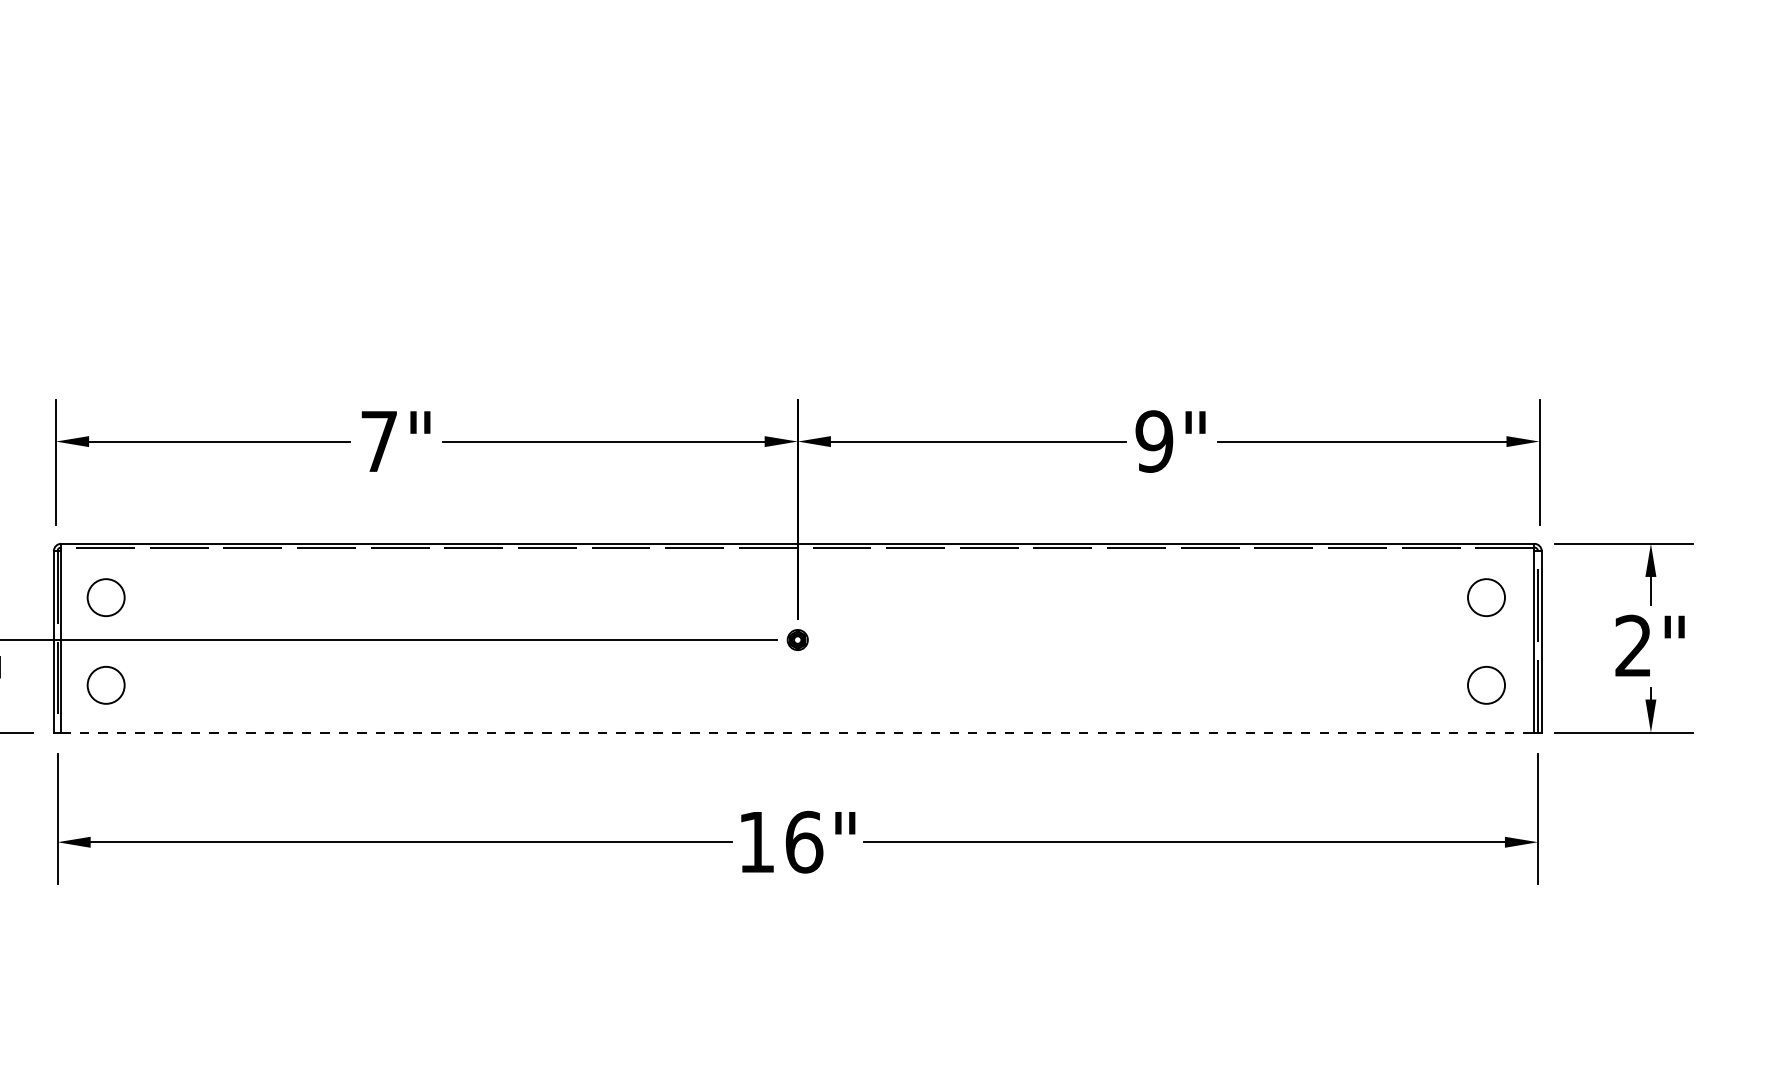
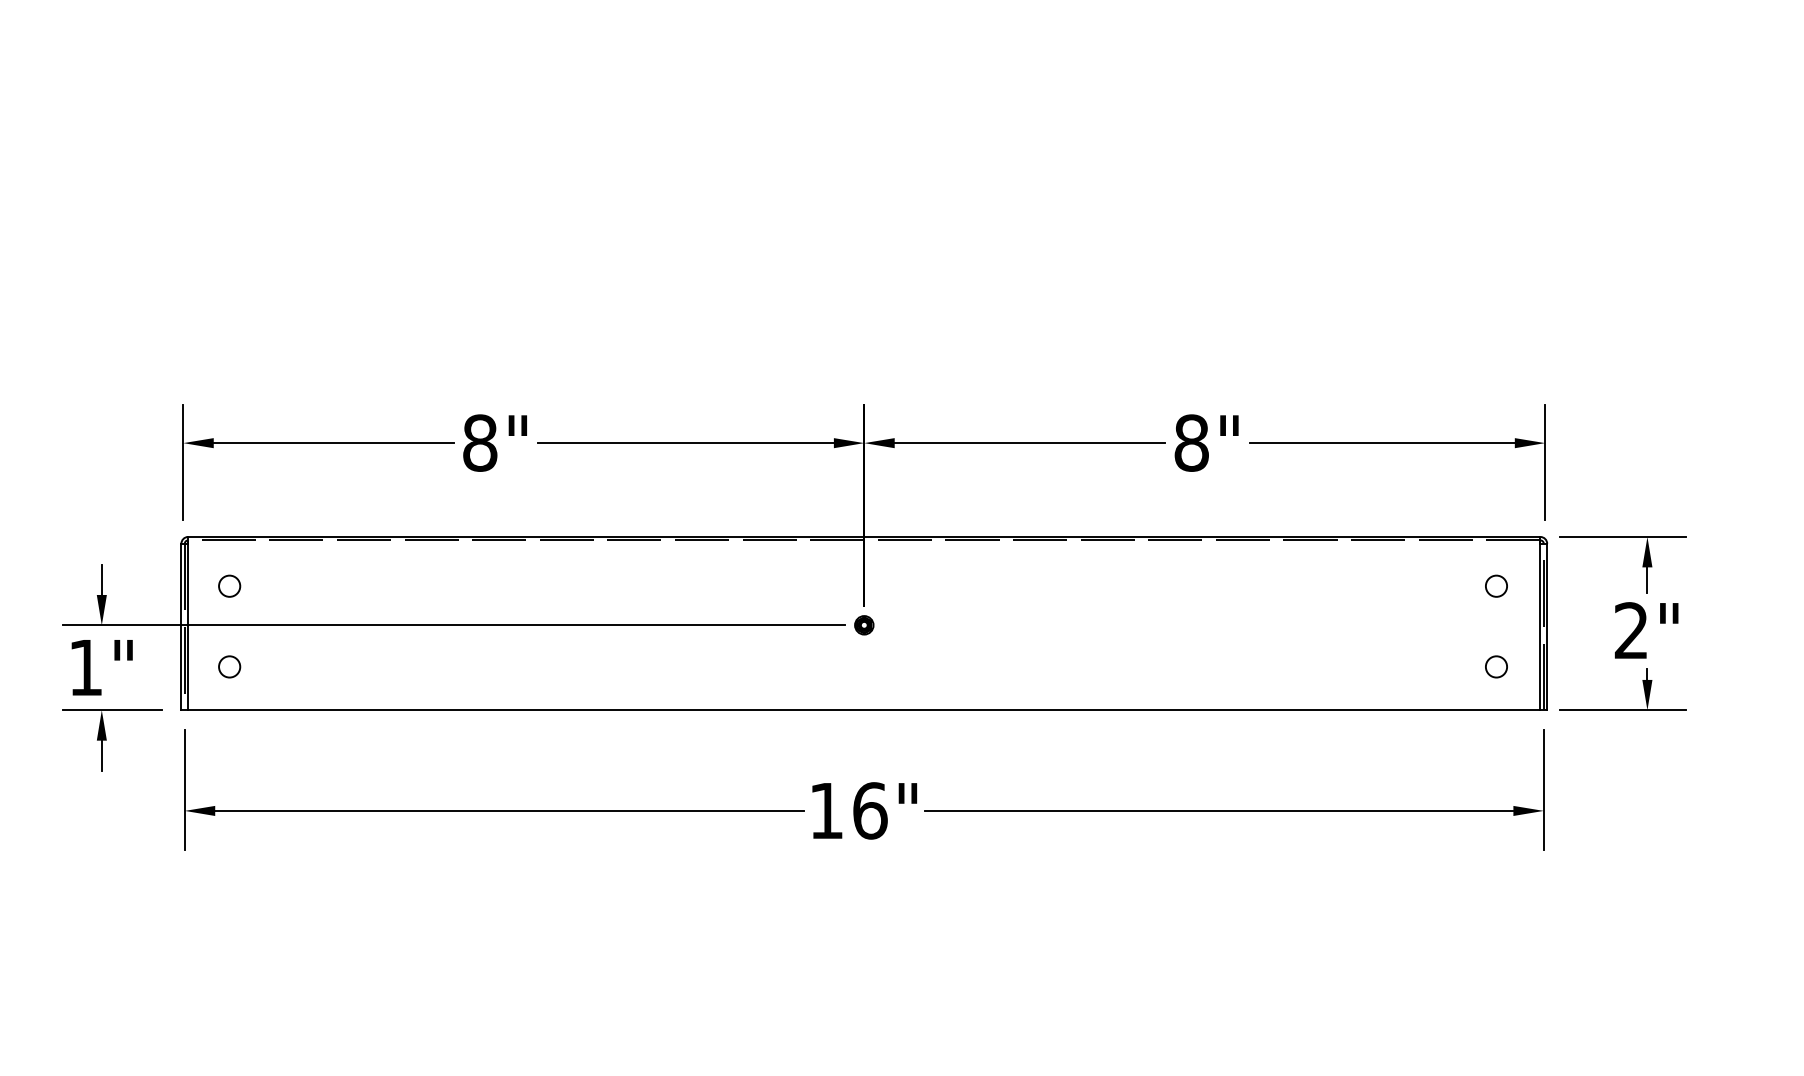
text: (379, 440) -> (480, 442), 7" -> 8"
text: (1154, 440) -> (1191, 442), 9" -> 8"
circle: (106, 596) -> (229, 585), size x0.62
circle: (1486, 596) -> (1496, 585), size x0.62
circle: (106, 684) -> (229, 666), size x0.62
circle: (1486, 684) -> (1496, 666), size x0.62
line: (798, 732) -> (864, 710), dashed -> solid

